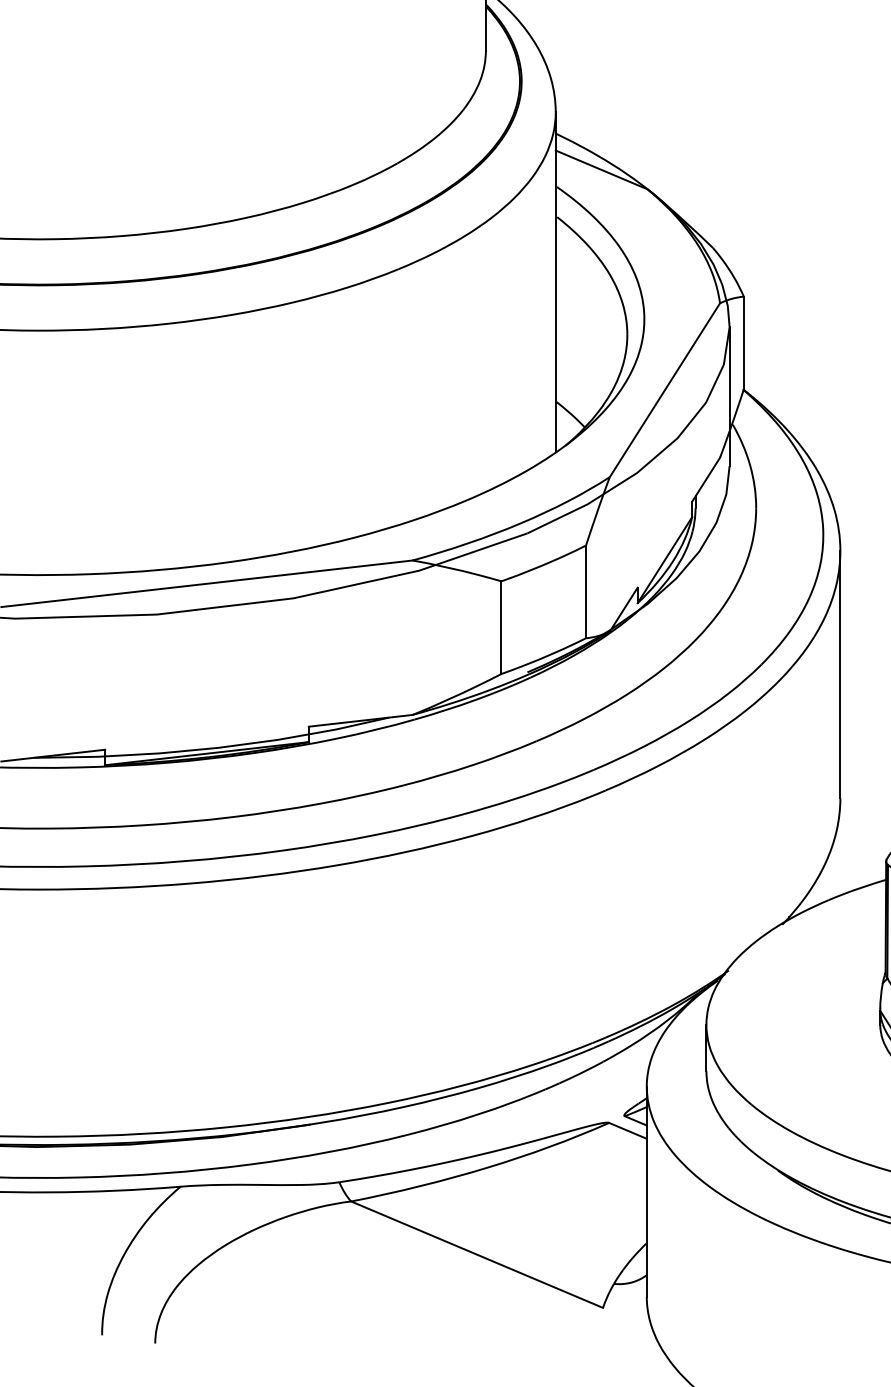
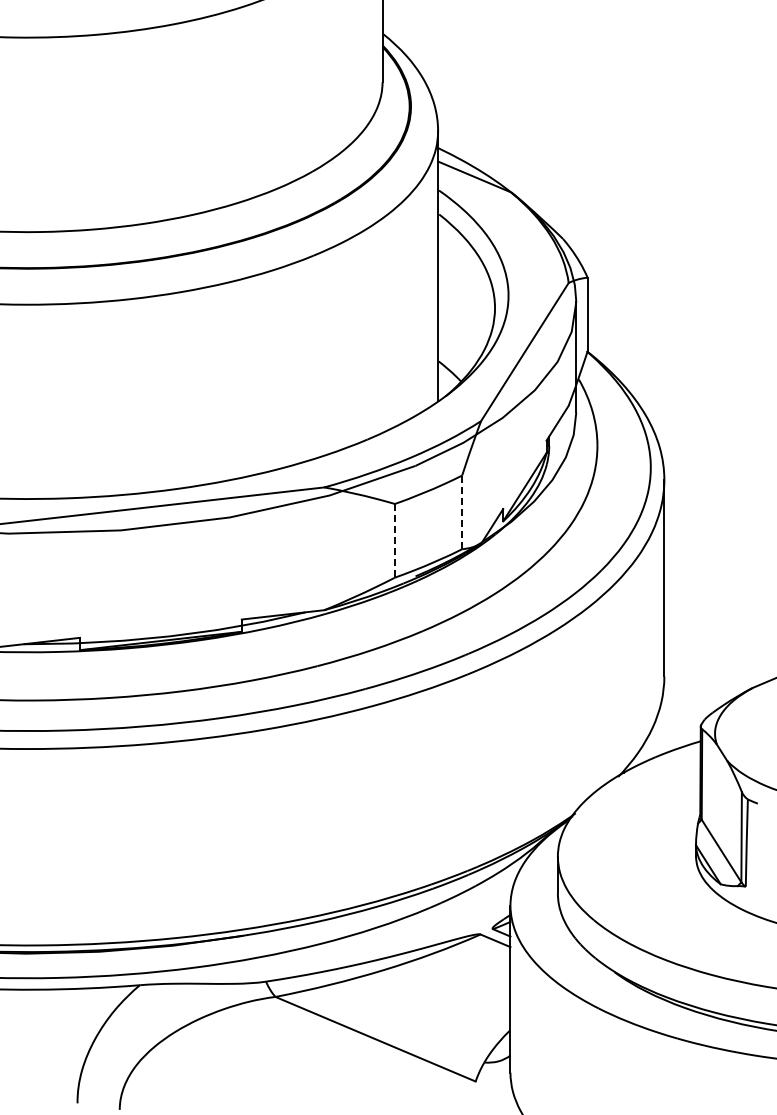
line: (586, 592) -> (462, 512), solid -> dashed
line: (500, 627) -> (394, 540), solid -> dashed

